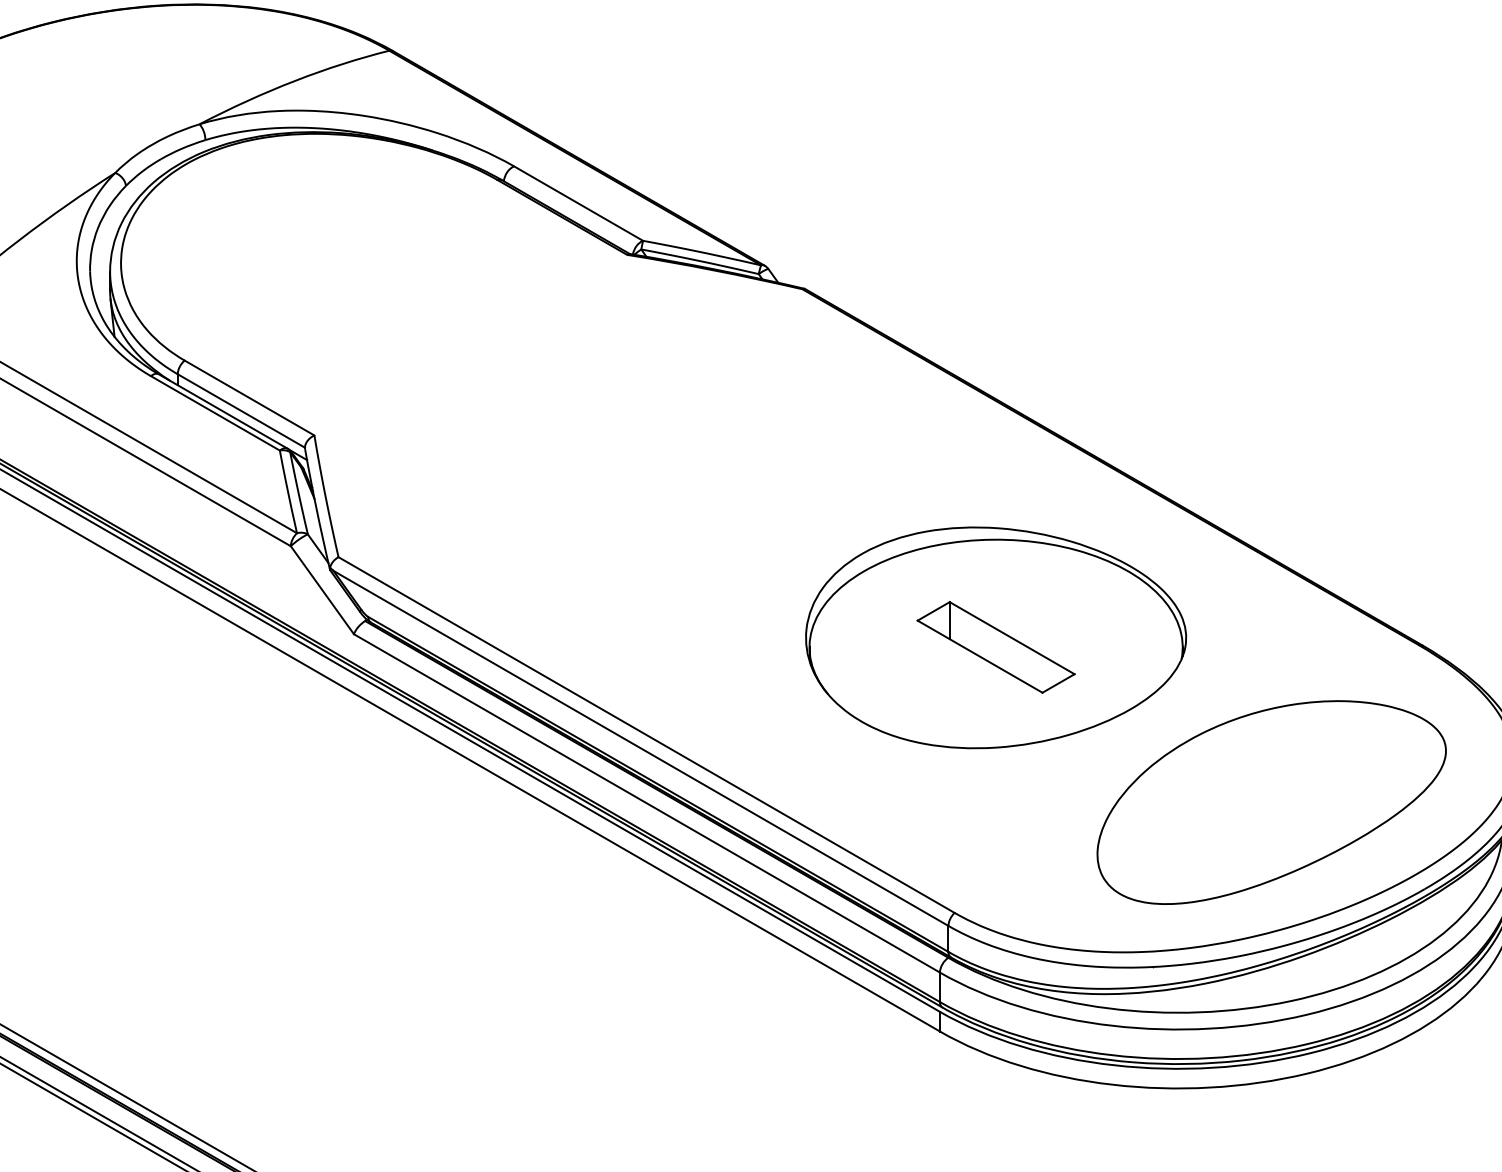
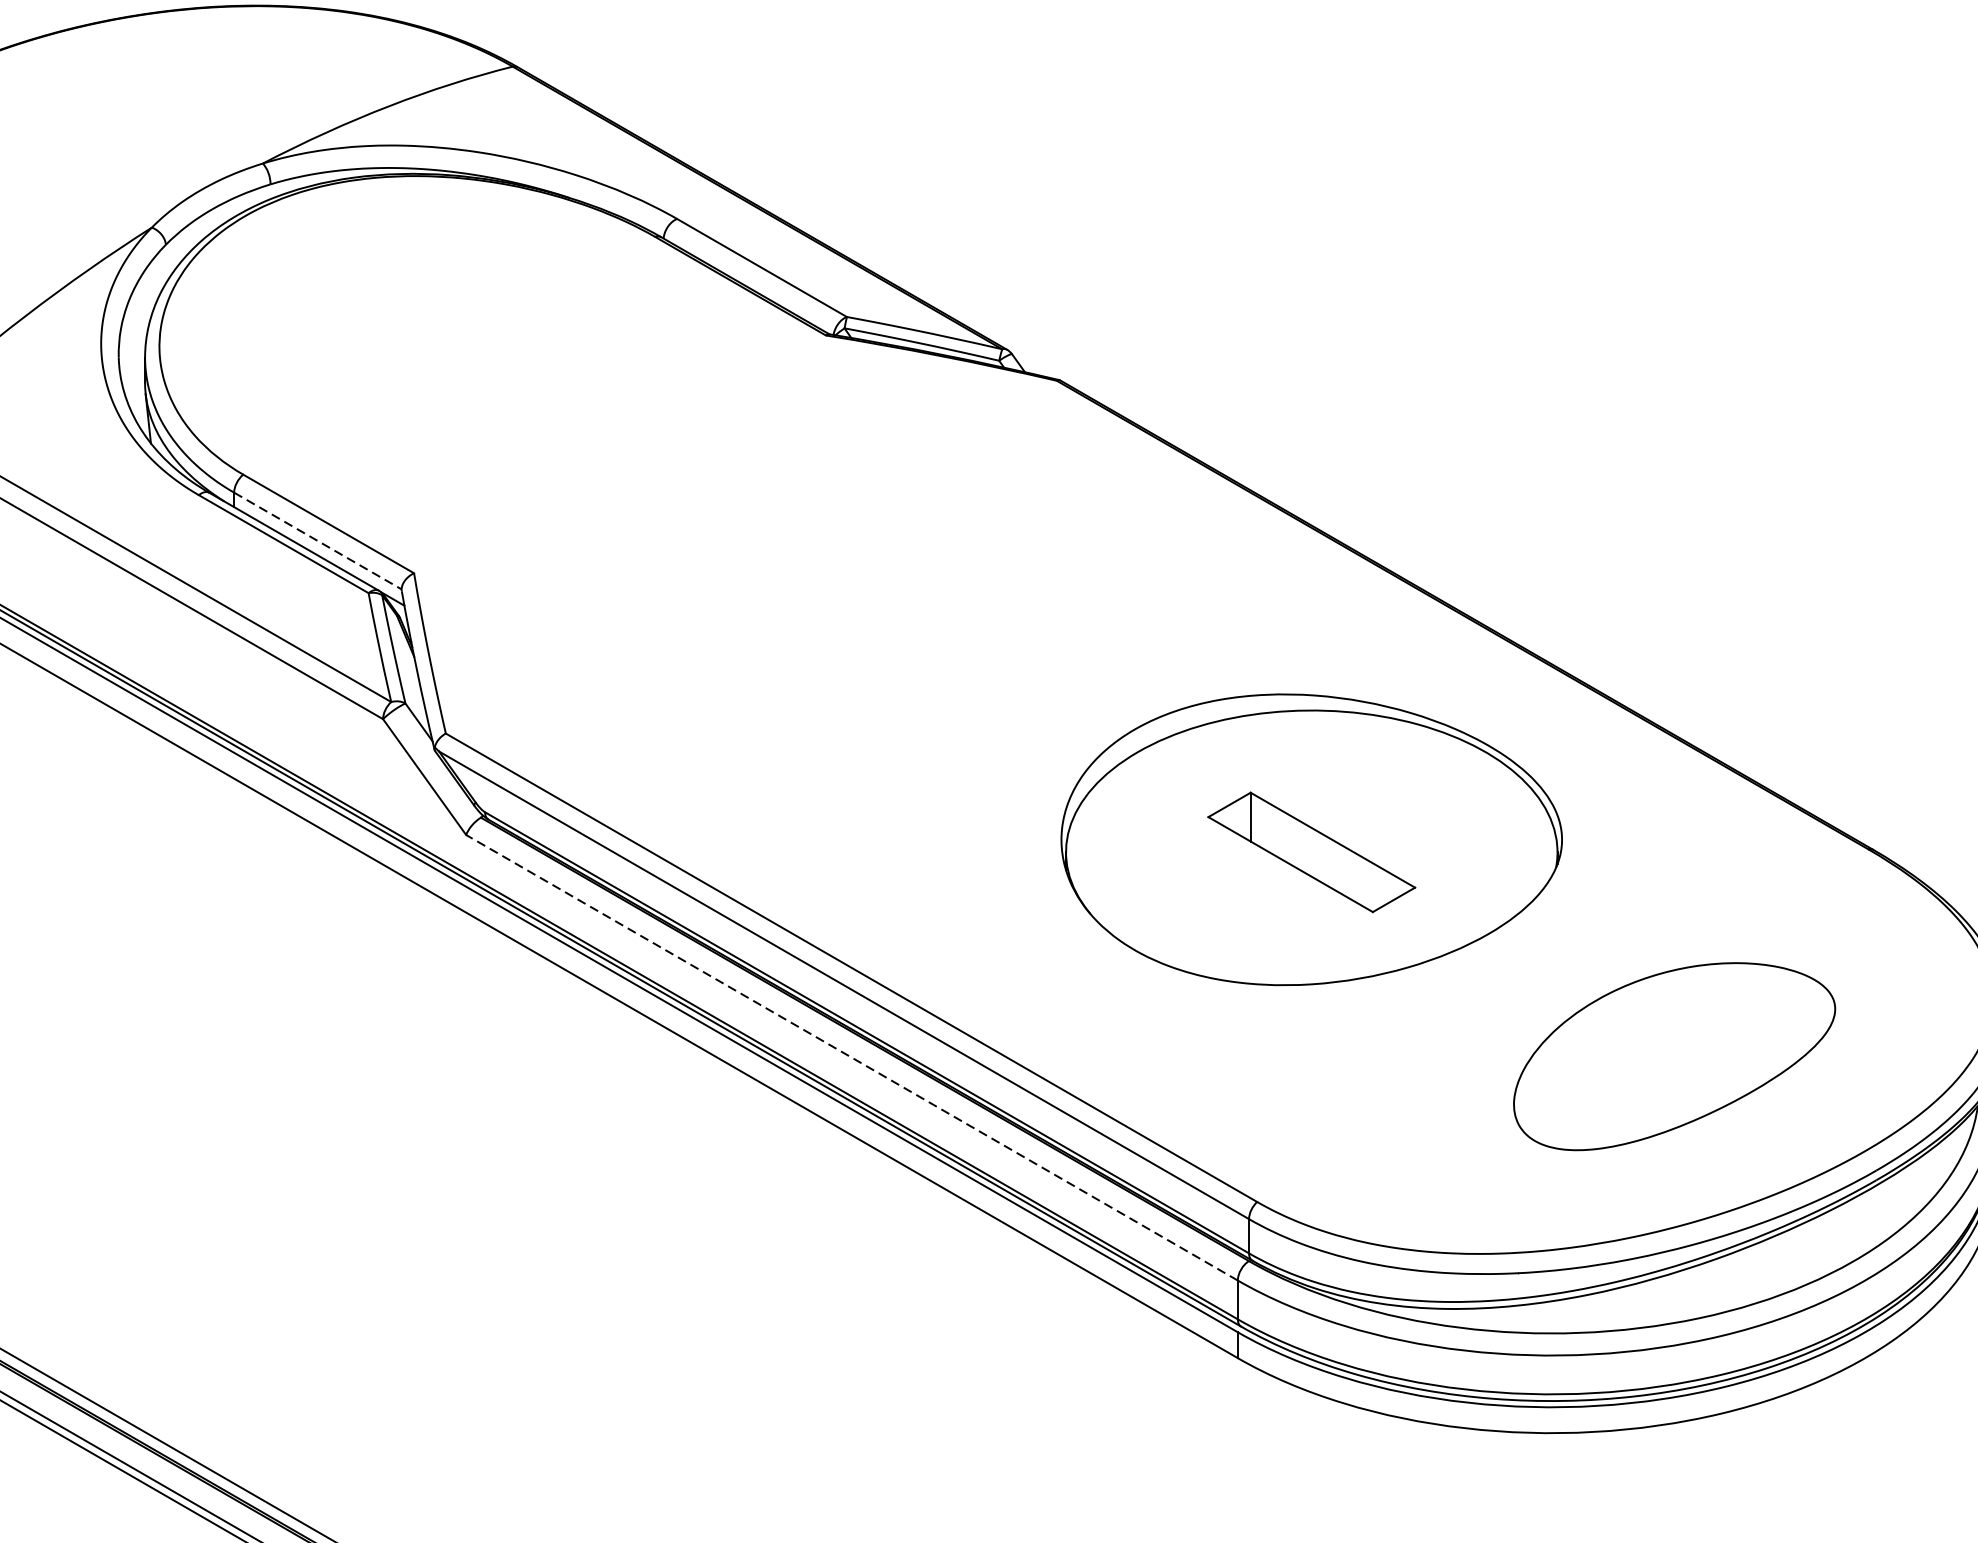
line: (241, 411) -> (318, 541), solid -> dashed
part: (1271, 802) -> (1674, 1056), size x0.7
line: (646, 803) -> (851, 1057), solid -> dashed

